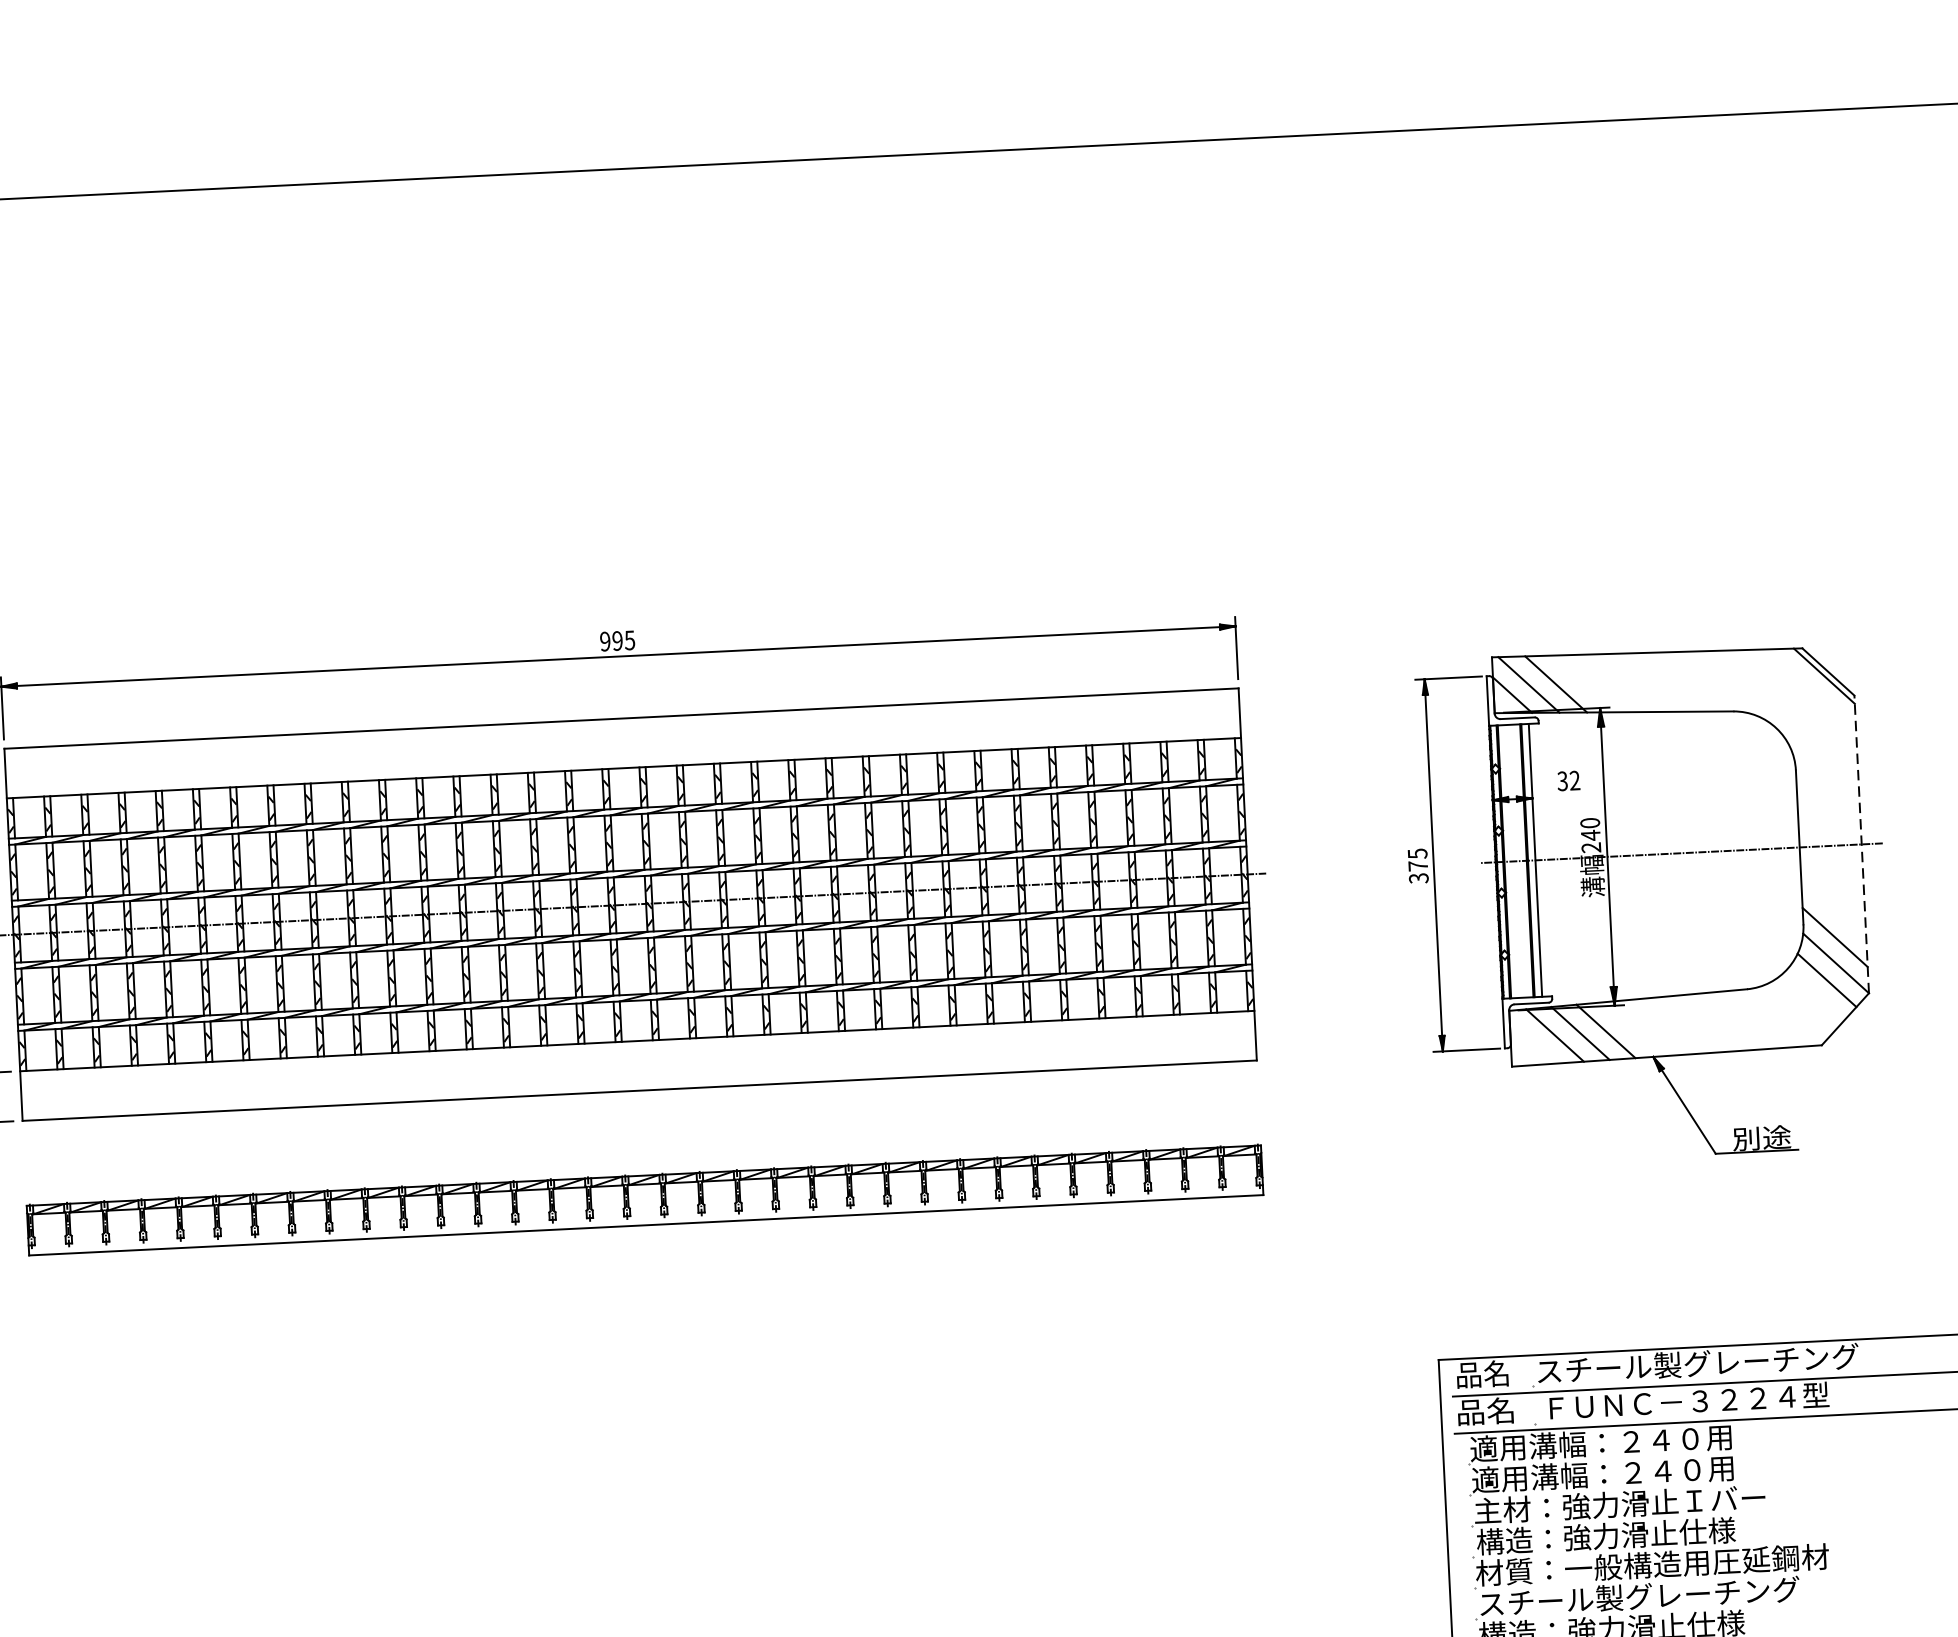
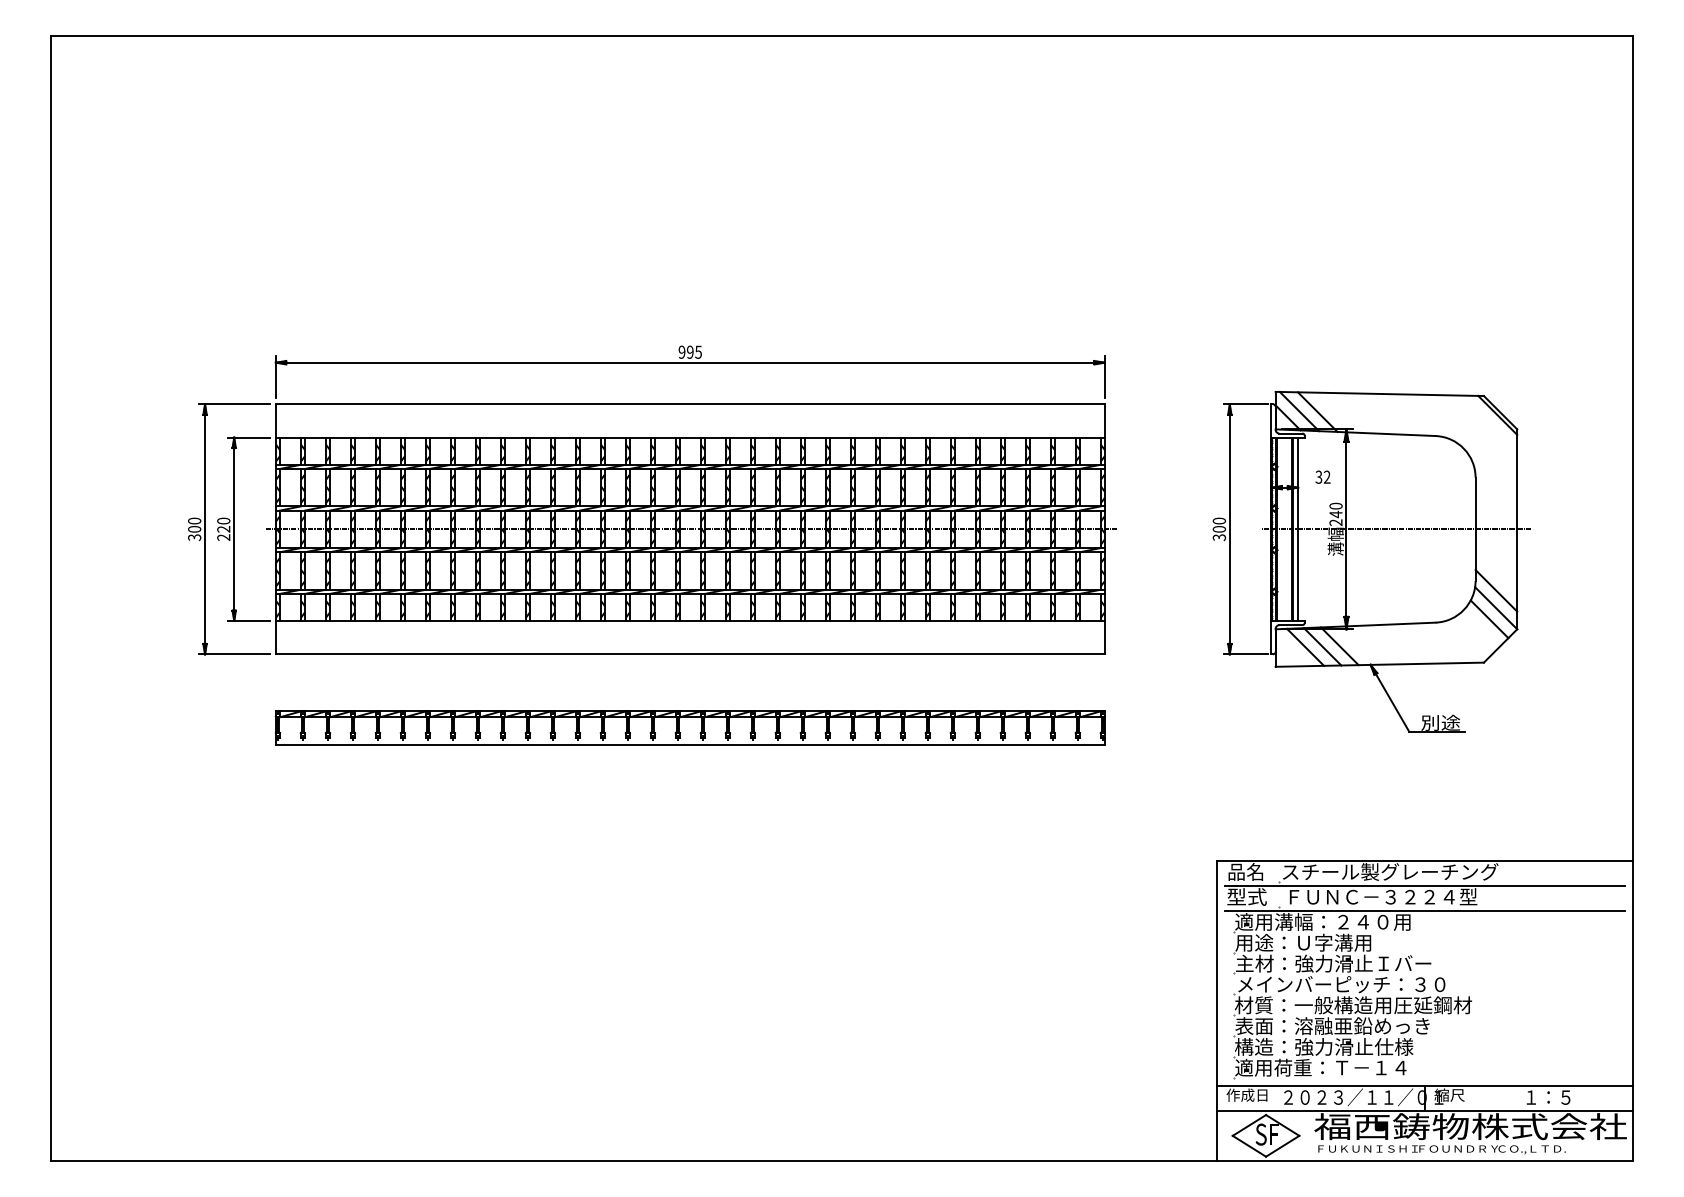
line: (1862, 844) -> (1517, 529), dashed -> solid
text: (1418, 858) -> (1219, 524), 375 -> 300
text: (1485, 1410) -> (1246, 896), 品名 -> 型式
text: (1601, 1473) -> (1322, 942), 適用溝幅：２４０用 -> 用途：Ｕ字溝用
text: (1631, 1534) -> (1340, 984), 構造：強力滑止仕様 -> メインバーピッチ：３０
text: (1639, 1597) -> (1343, 1026), スチール製グレーチング -> 表面：溶融亜鉛めっき

